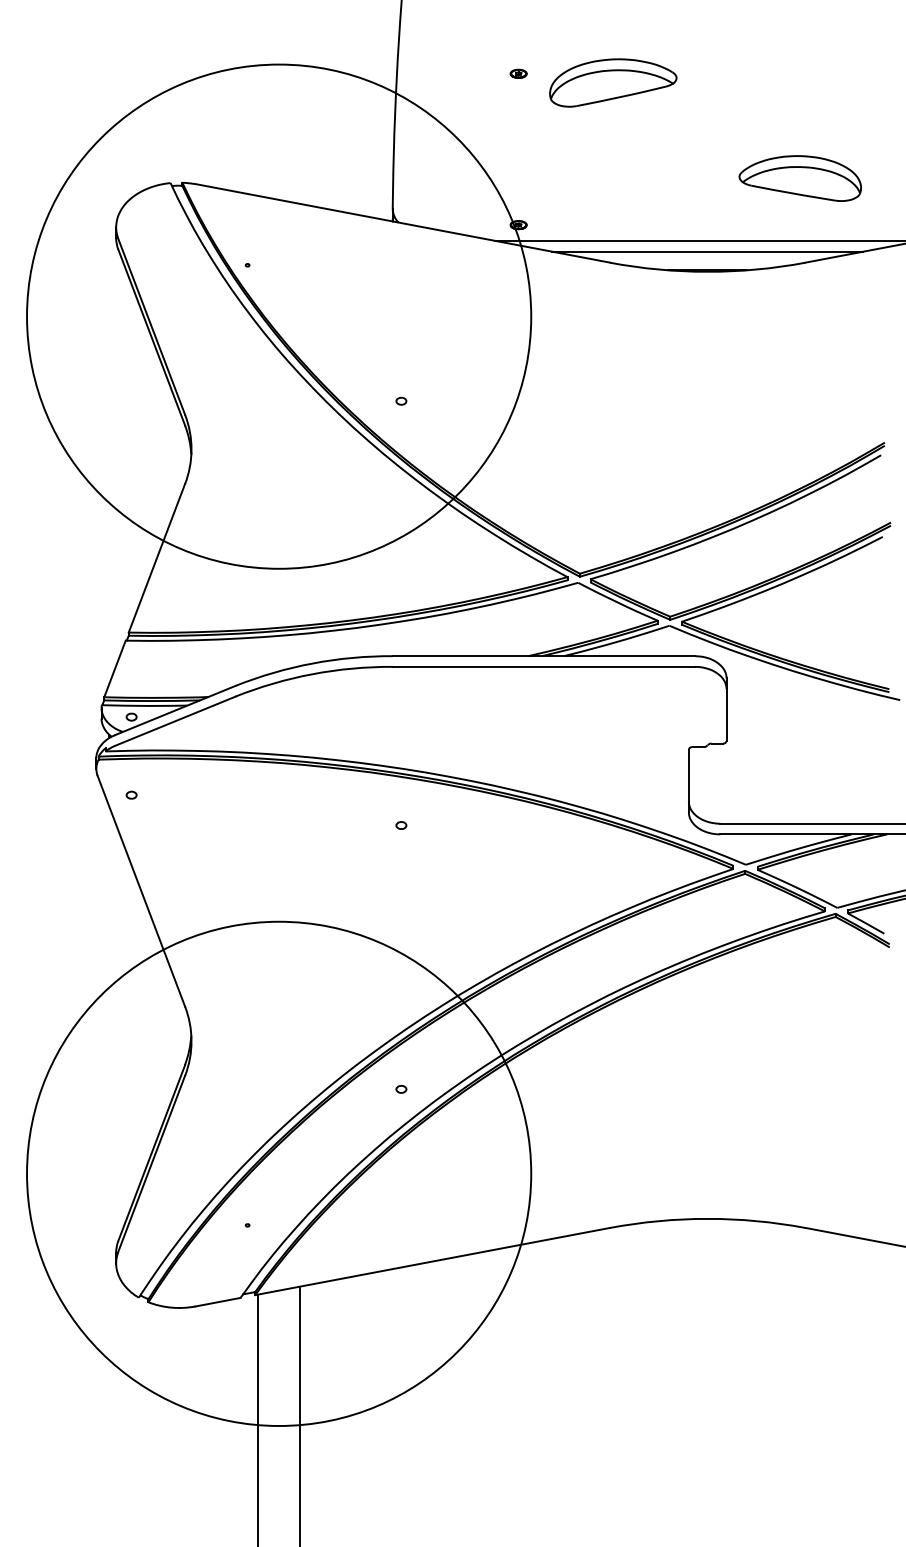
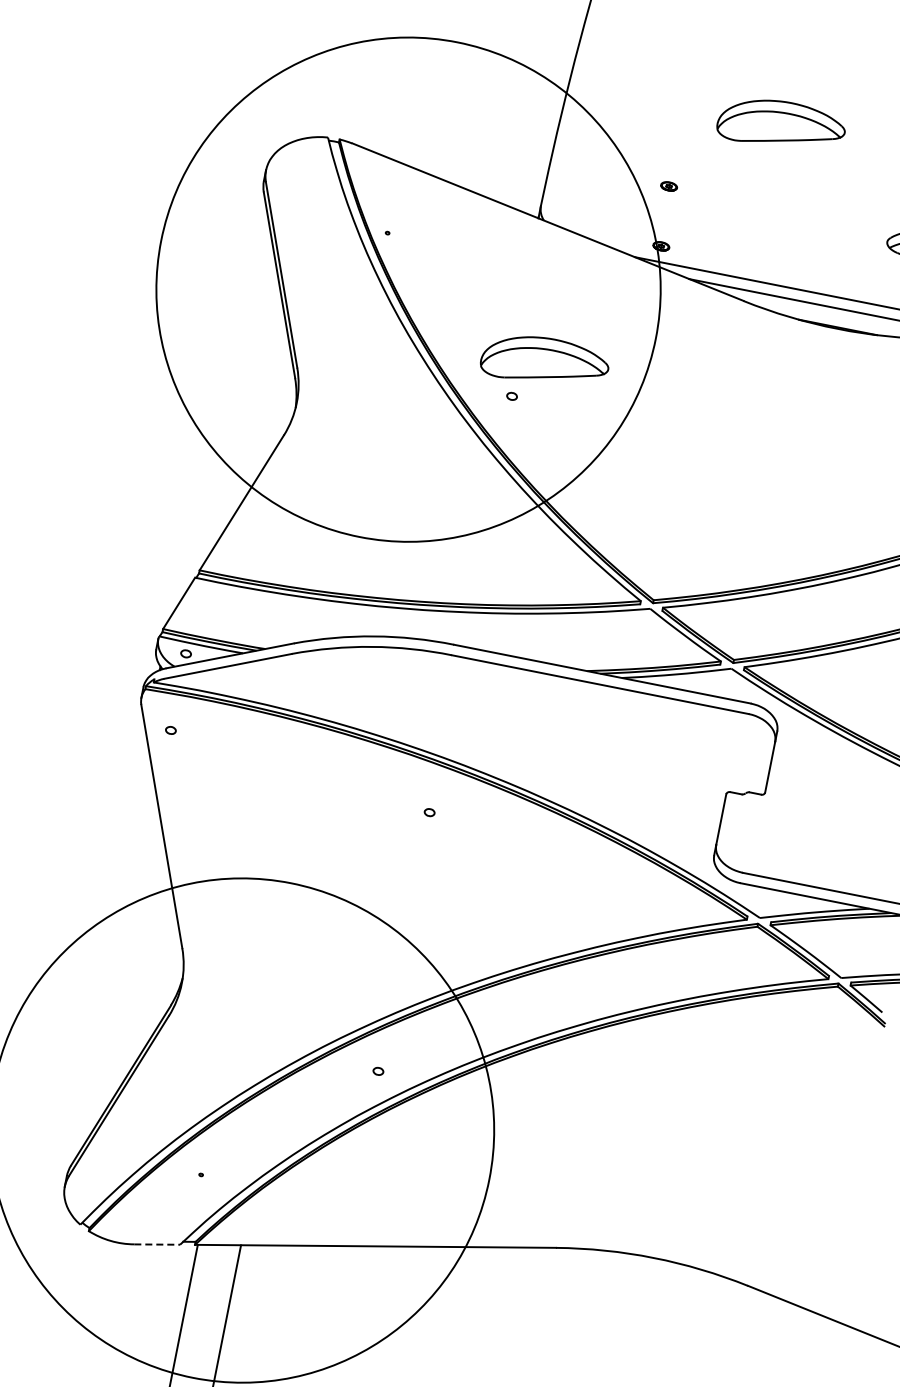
part: (518, 73) -> (669, 186), moved
part: (427, 360) -> (545, 361), added
line: (218, 1302) -> (157, 1244), solid -> dashed

